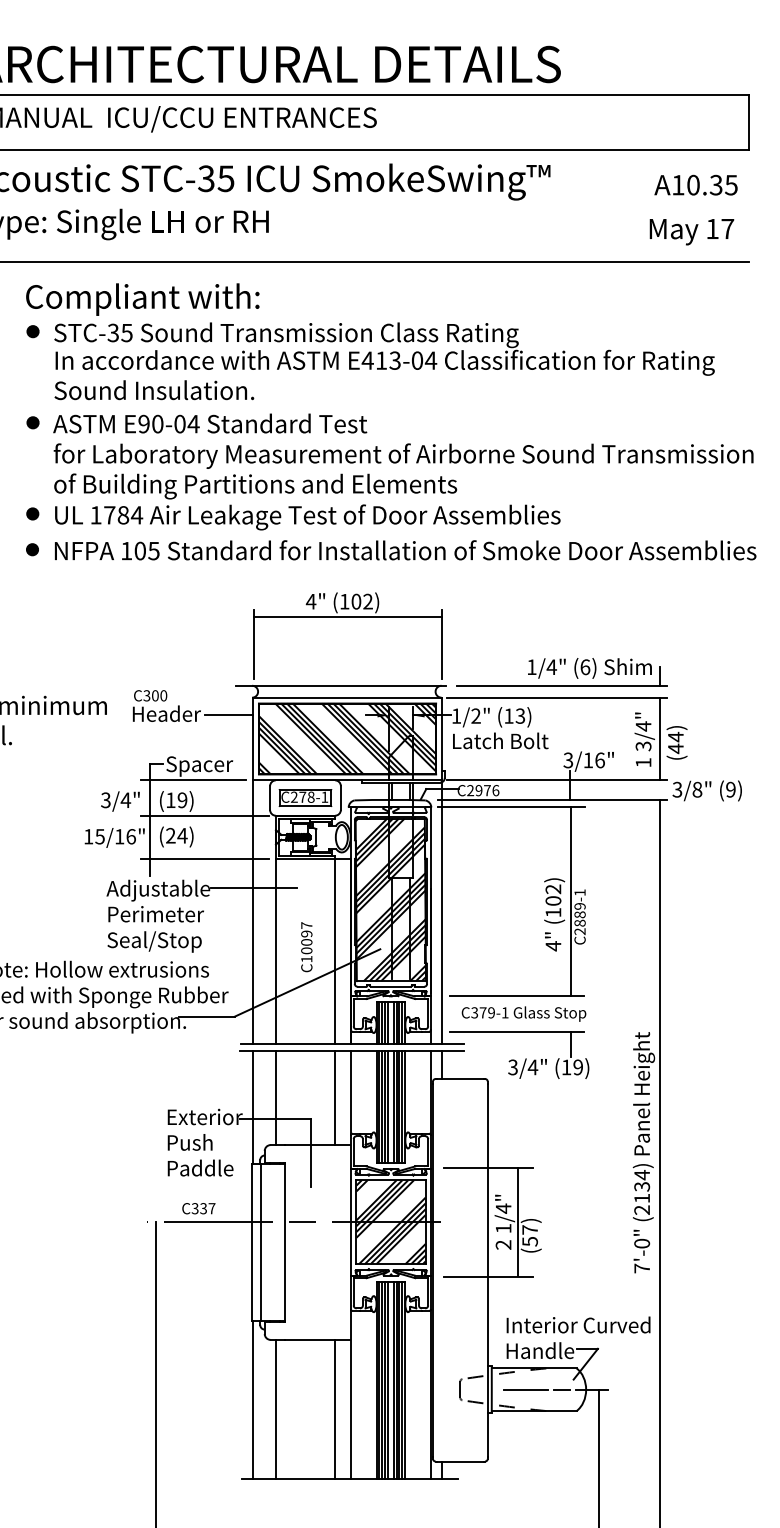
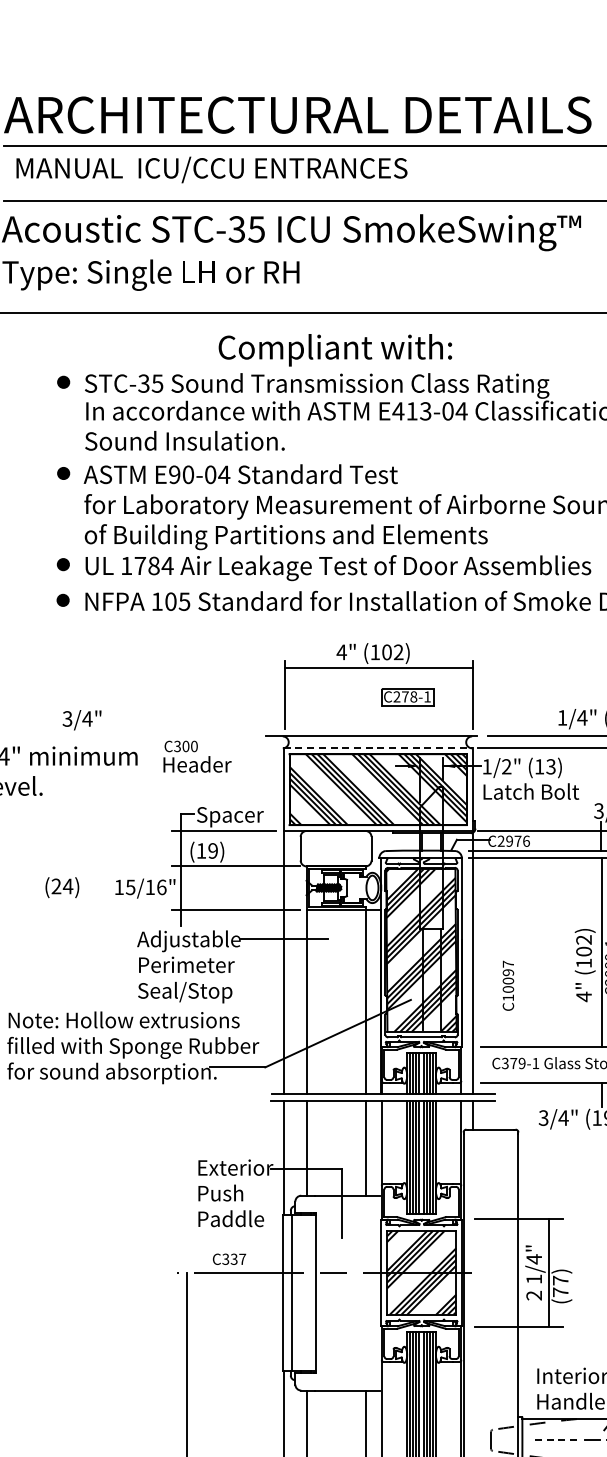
text: (142, 299) -> (335, 350), moved
line: (348, 697) -> (379, 748), solid -> dashed
line: (228, 714) -> (259, 765), removed
part: (305, 797) -> (408, 697), moved
text: (120, 801) -> (82, 720), moved
text: (176, 836) -> (62, 887), moved
text: (306, 947) -> (508, 986), moved
text: (529, 1241) -> (560, 1292), (57) -> (77)
line: (525, 1389) -> (556, 1440), solid -> dashed

